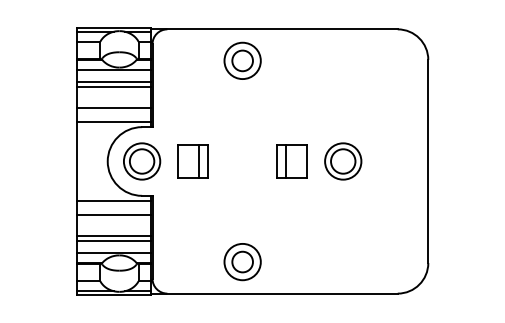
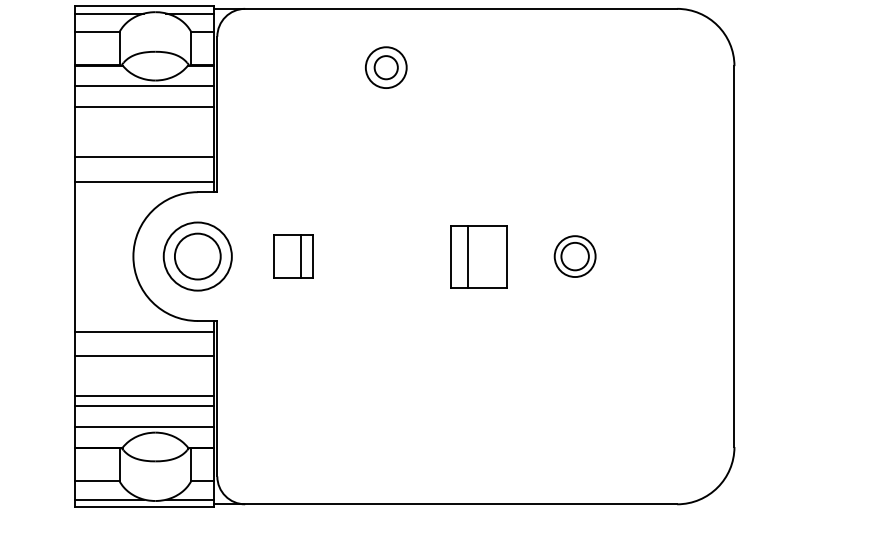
part: (242, 60) -> (386, 67), size x0.6
line: (113, 87) -> (144, 117), removed
part: (192, 161) -> (292, 256), size x0.7
part: (343, 161) -> (575, 256), size x0.6
part: (242, 262) -> (386, 445), removed

